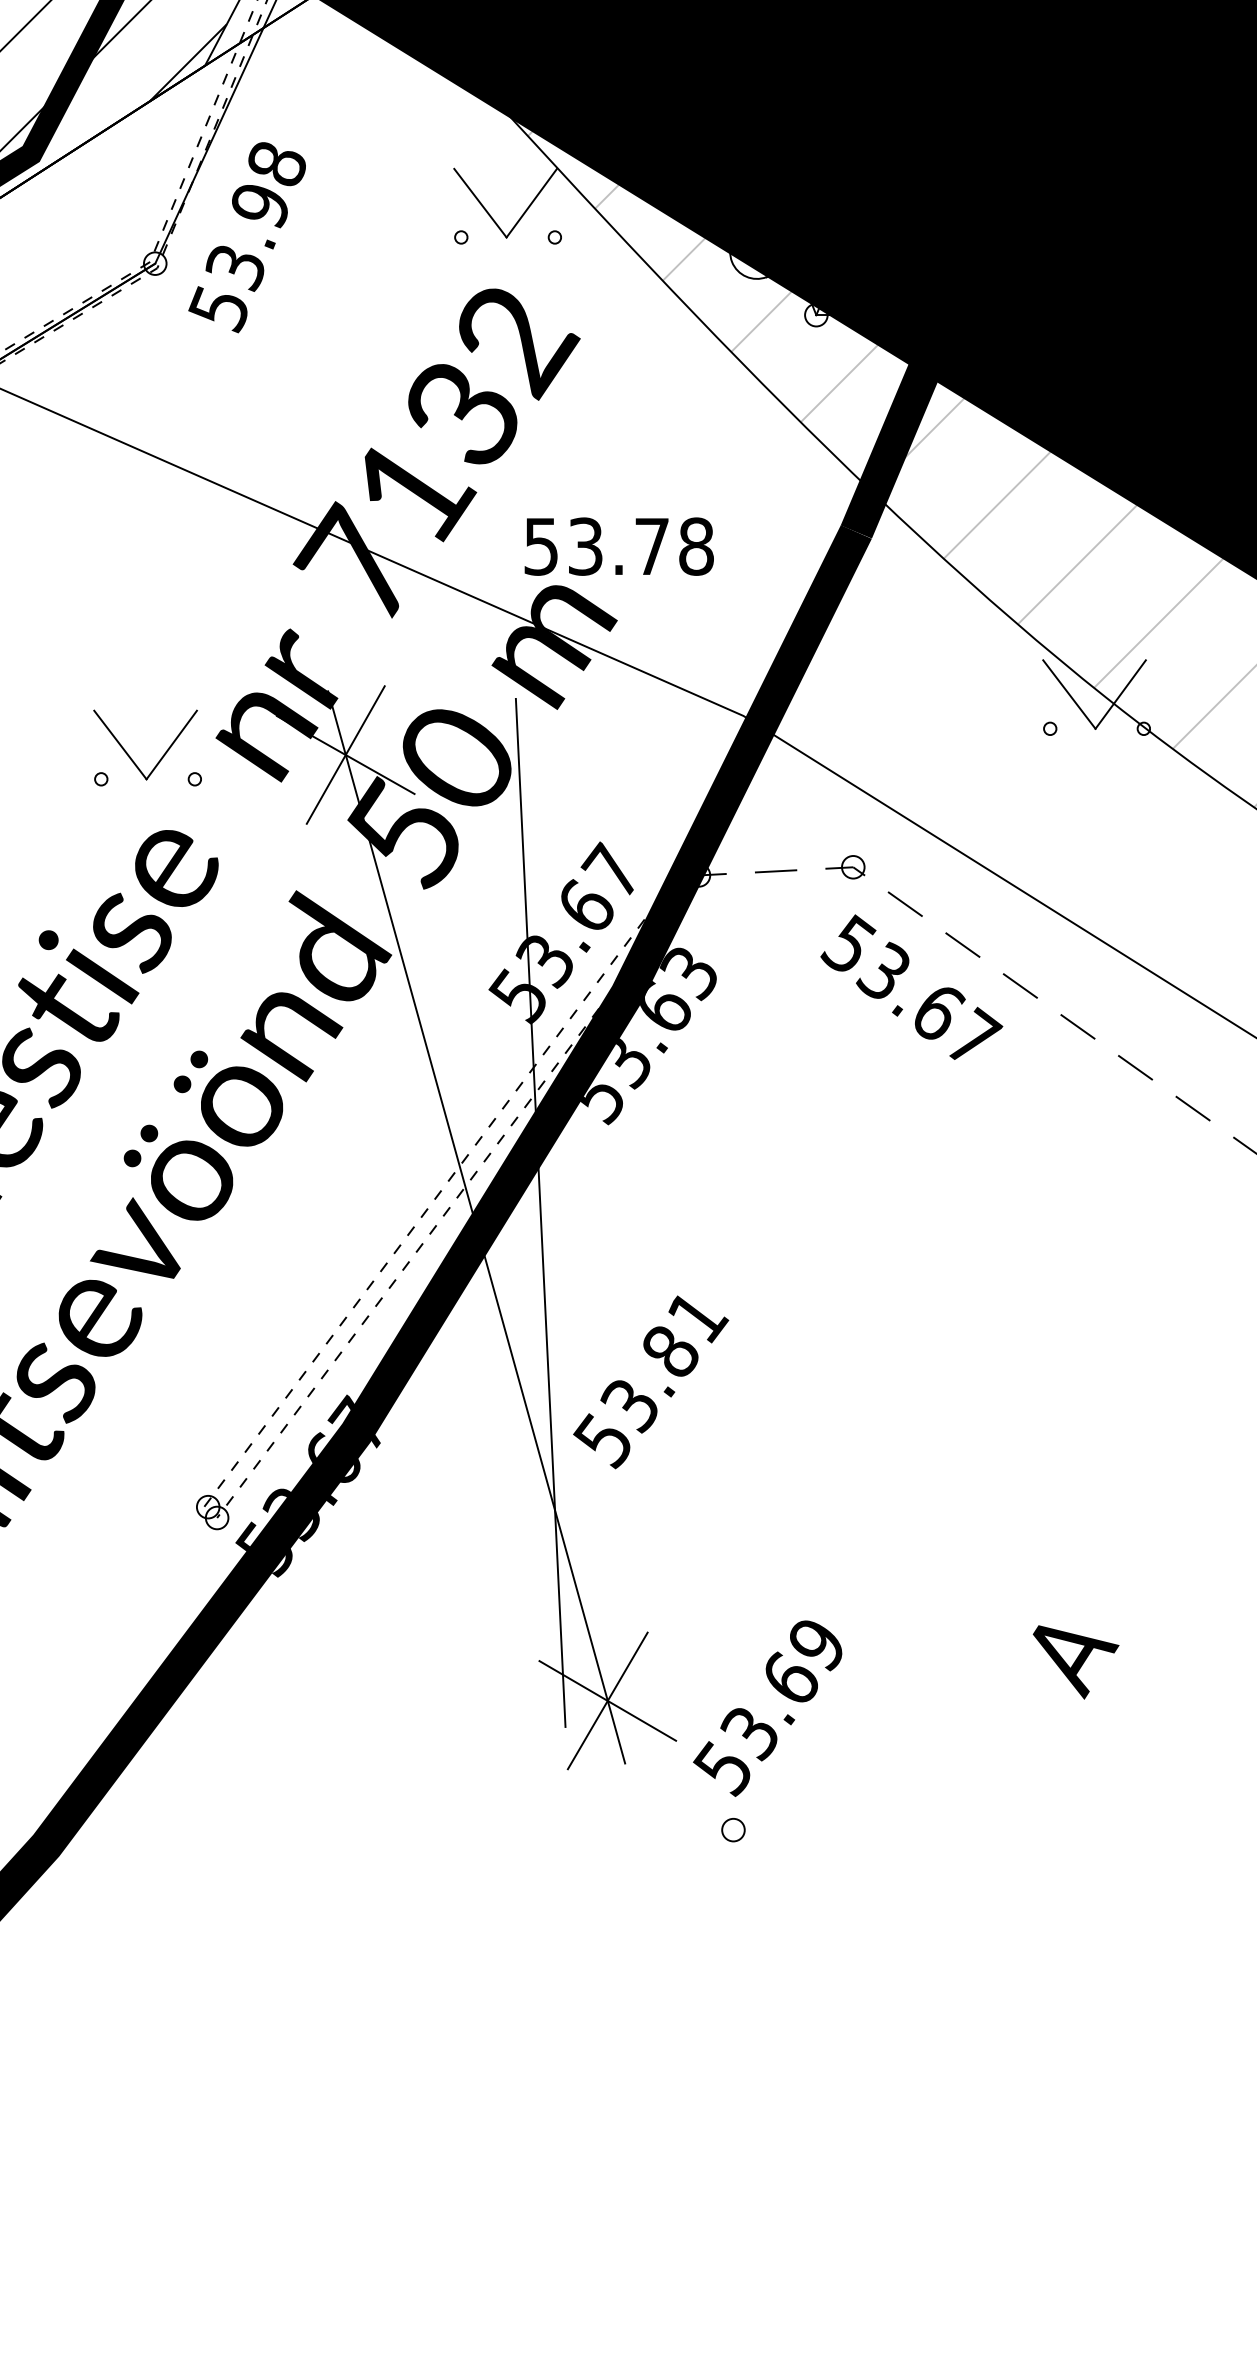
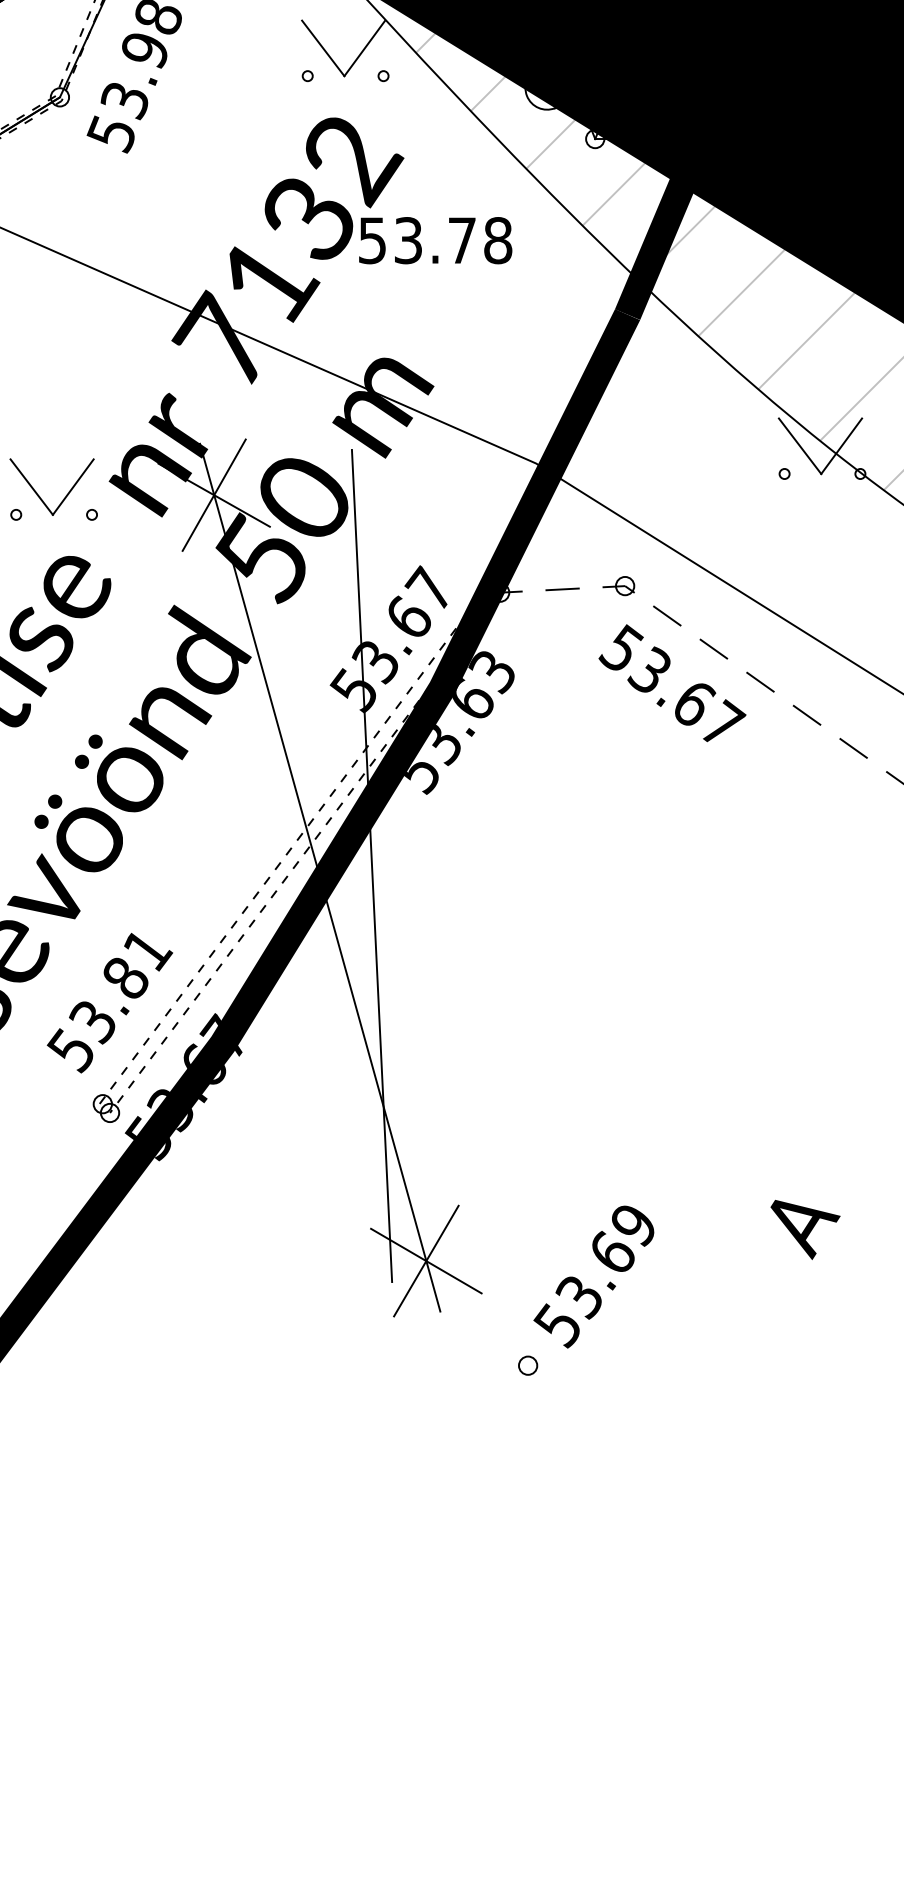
text: (618, 546) -> (435, 240), moved
text: (651, 1382) -> (110, 1003), moved
text: (767, 1708) -> (593, 1276), moved

